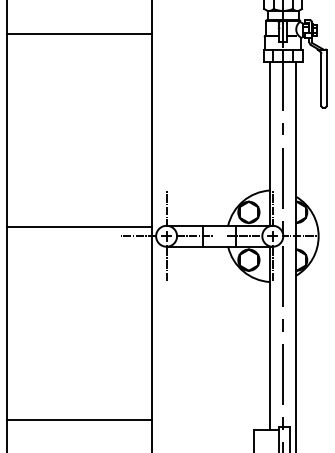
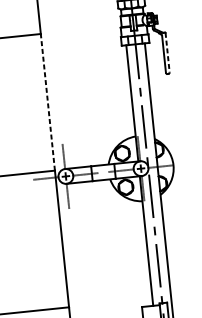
line: (326, 77) -> (167, 52), solid -> dashed
line: (152, 130) -> (48, 102), solid -> dashed

